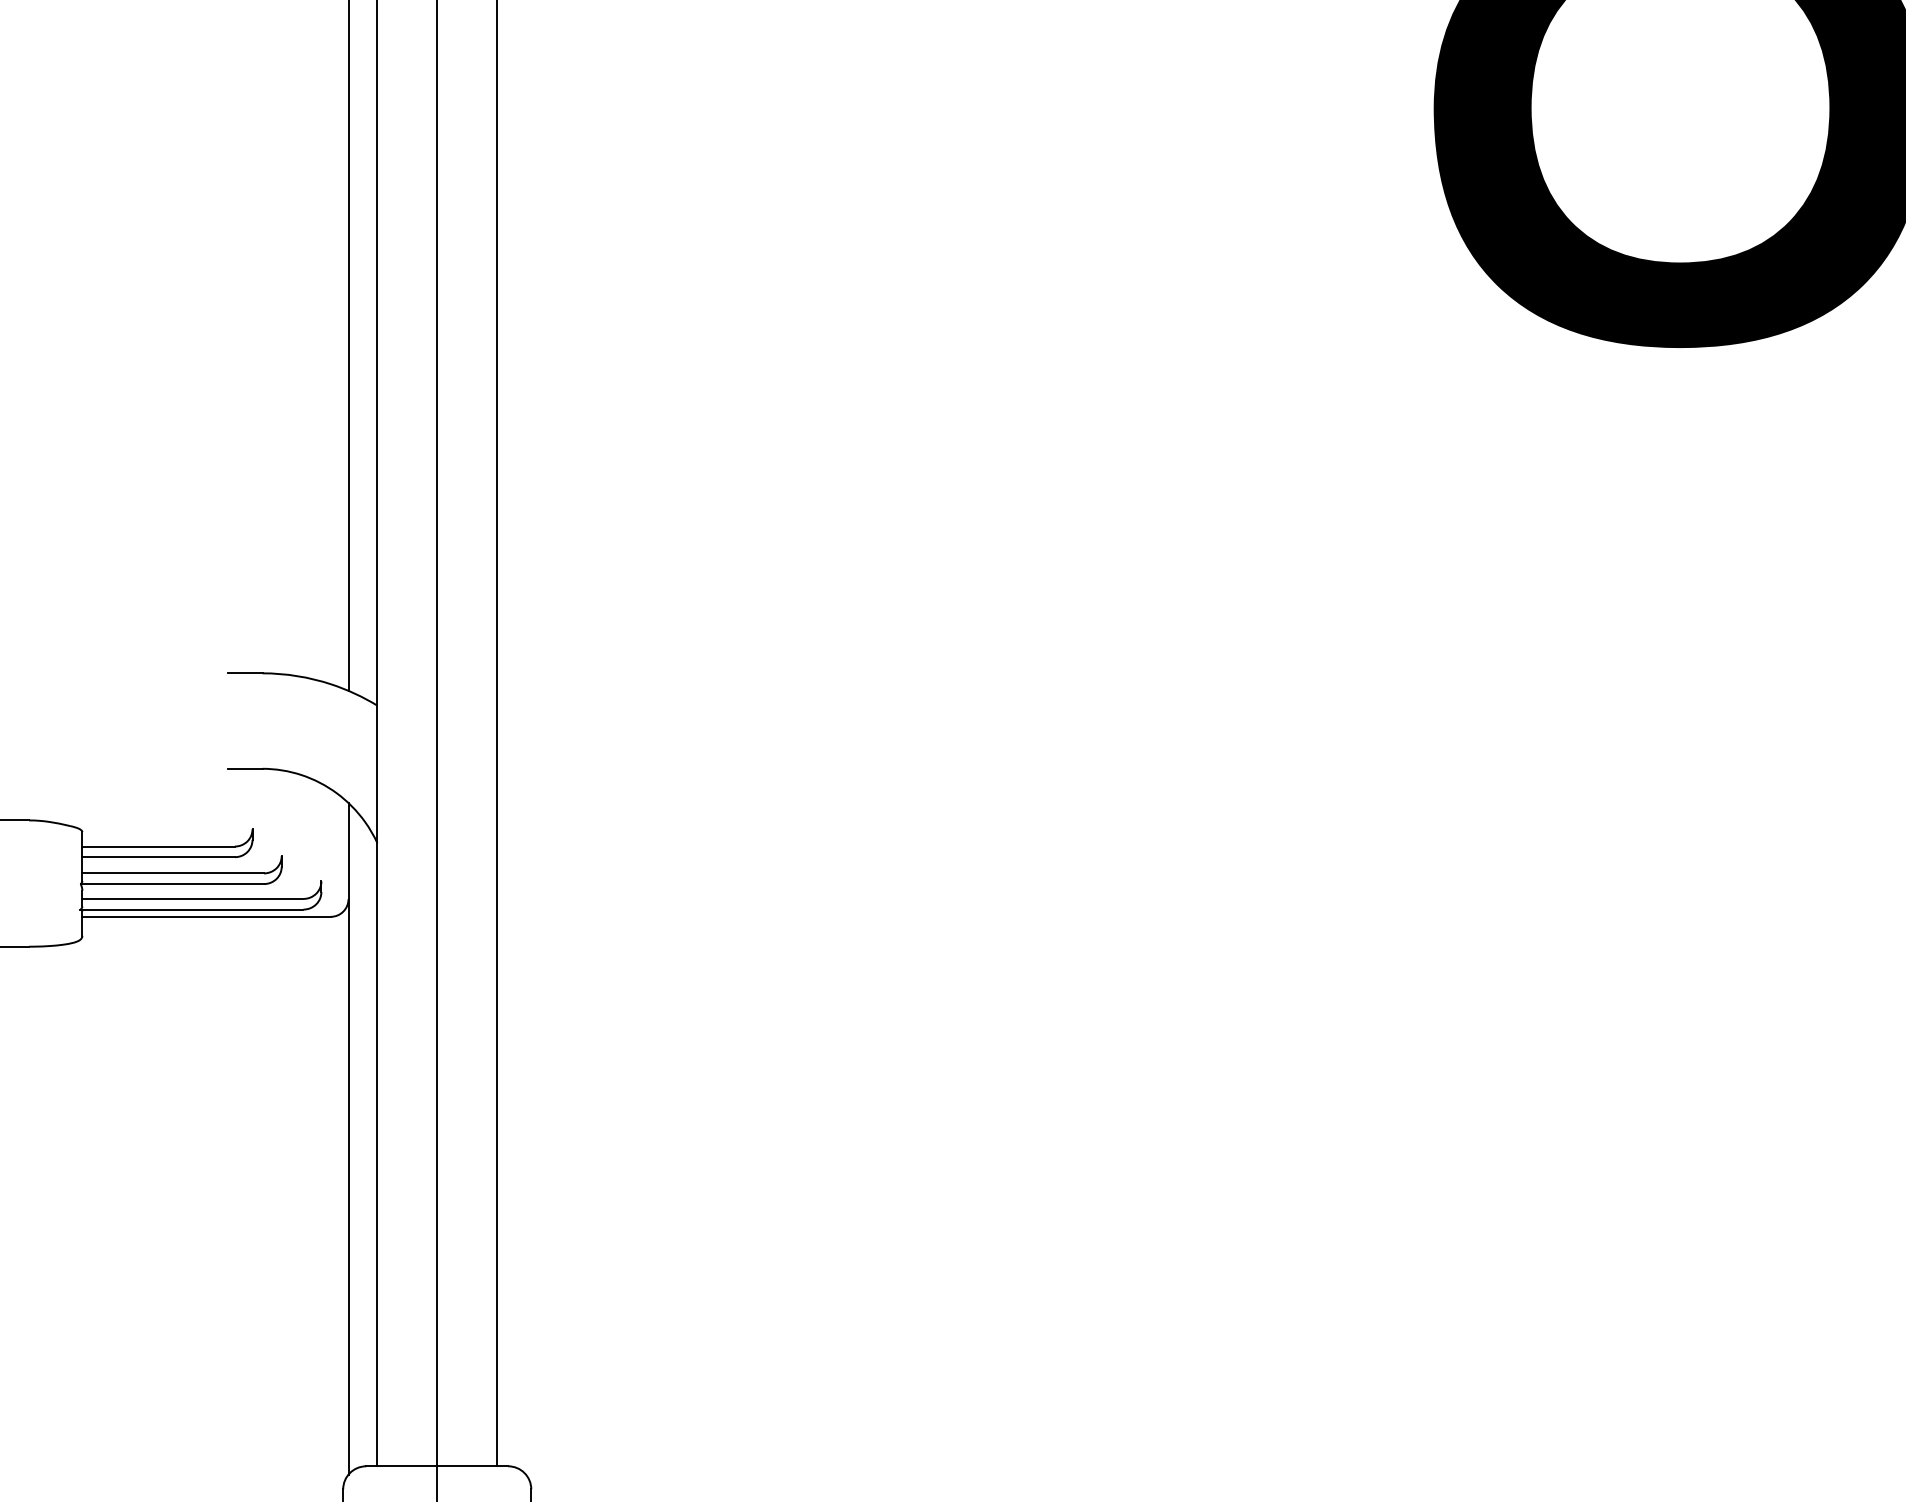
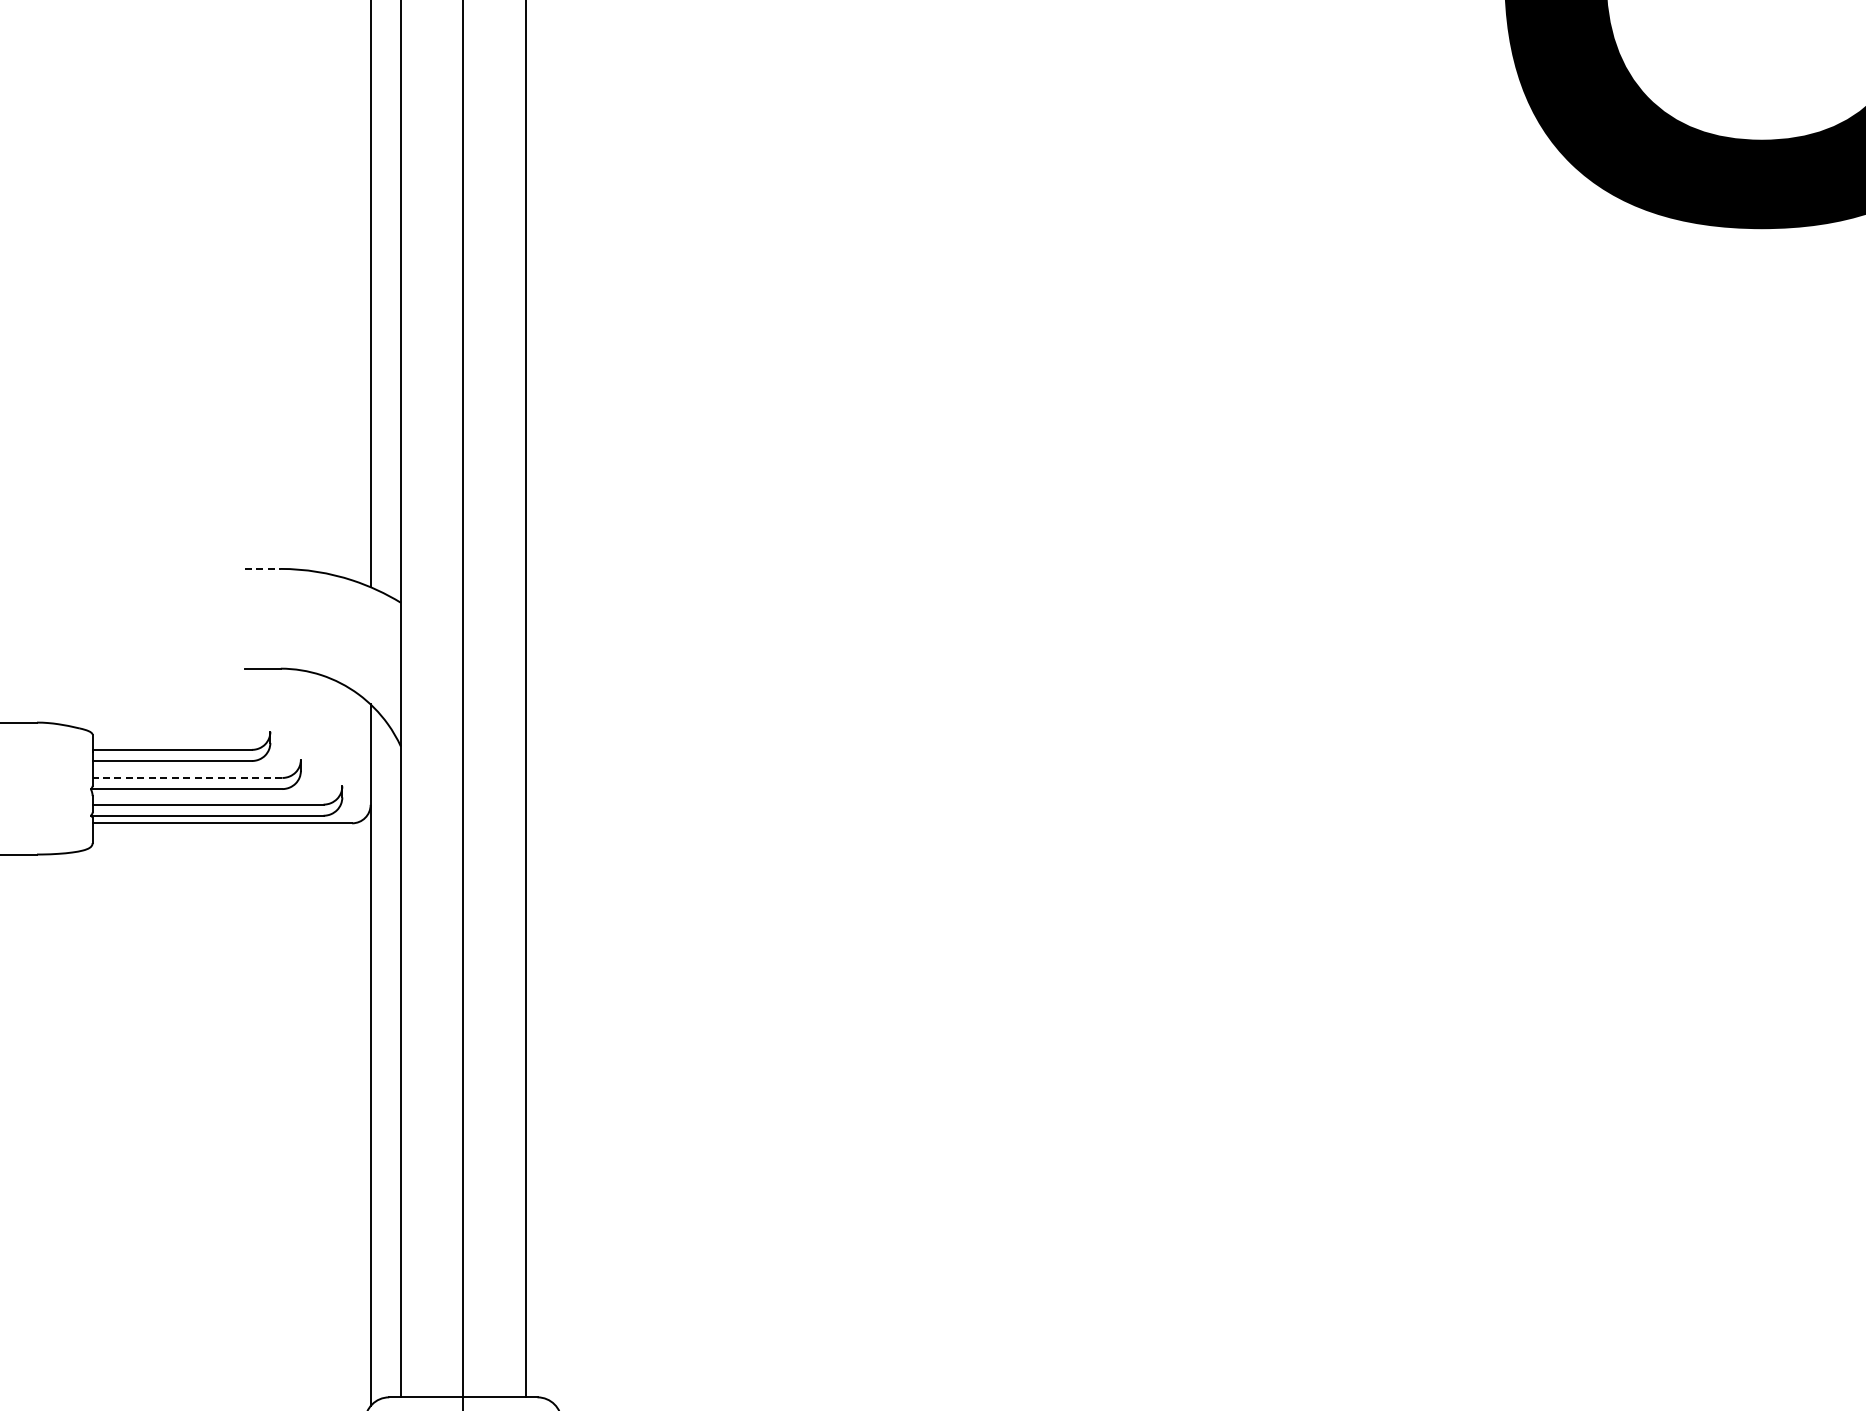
line: (245, 673) -> (263, 569), solid -> dashed
line: (173, 873) -> (187, 778), solid -> dashed

